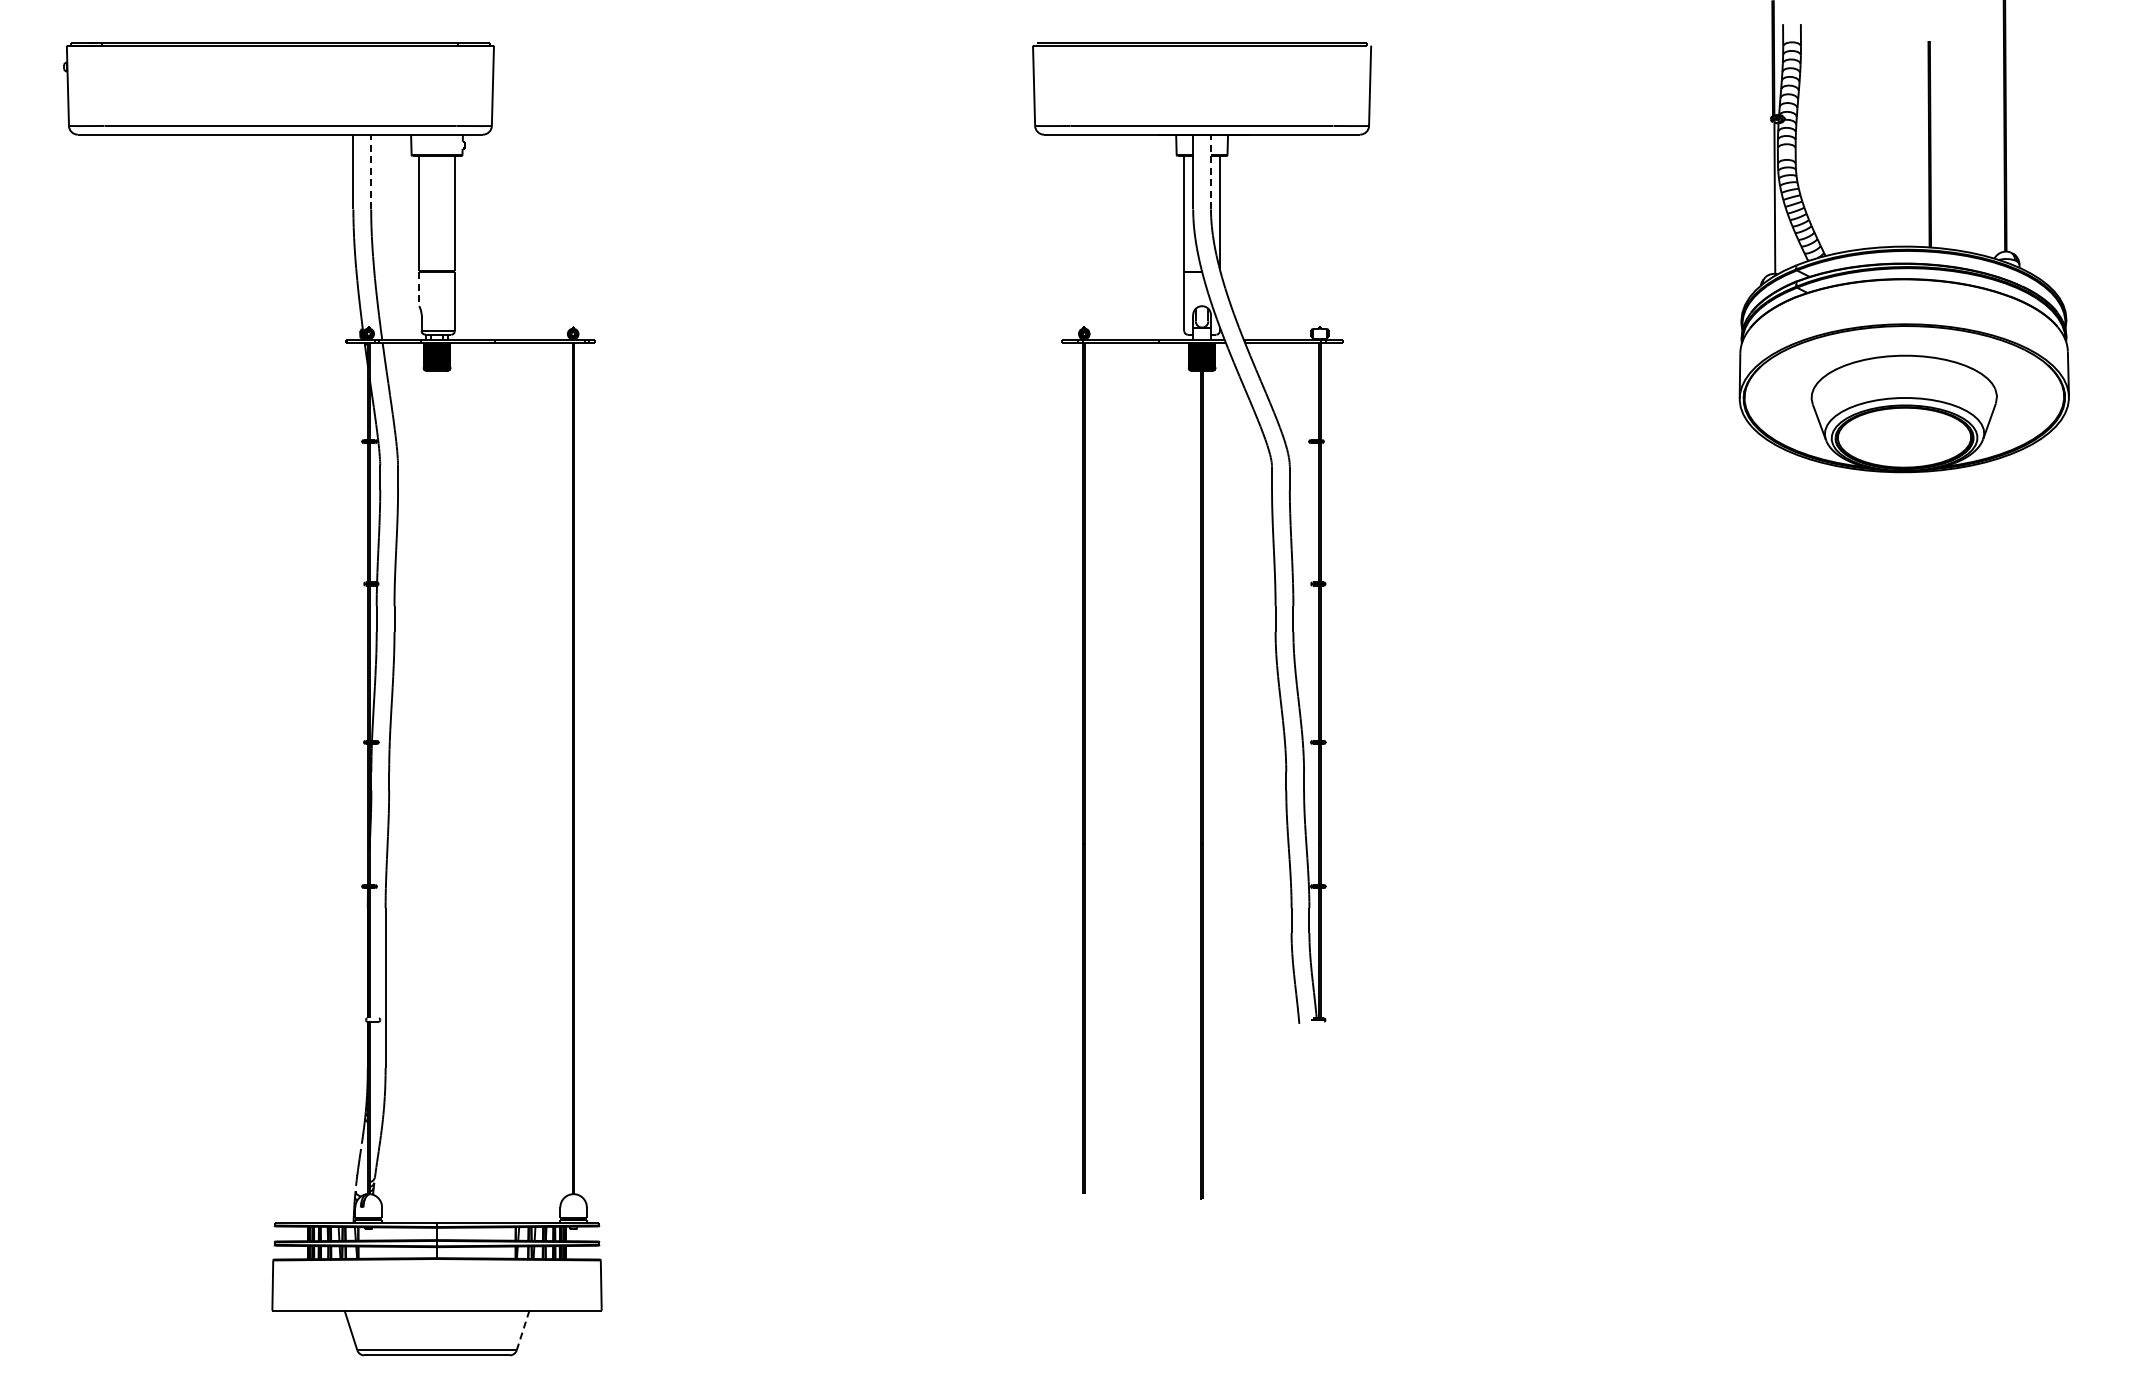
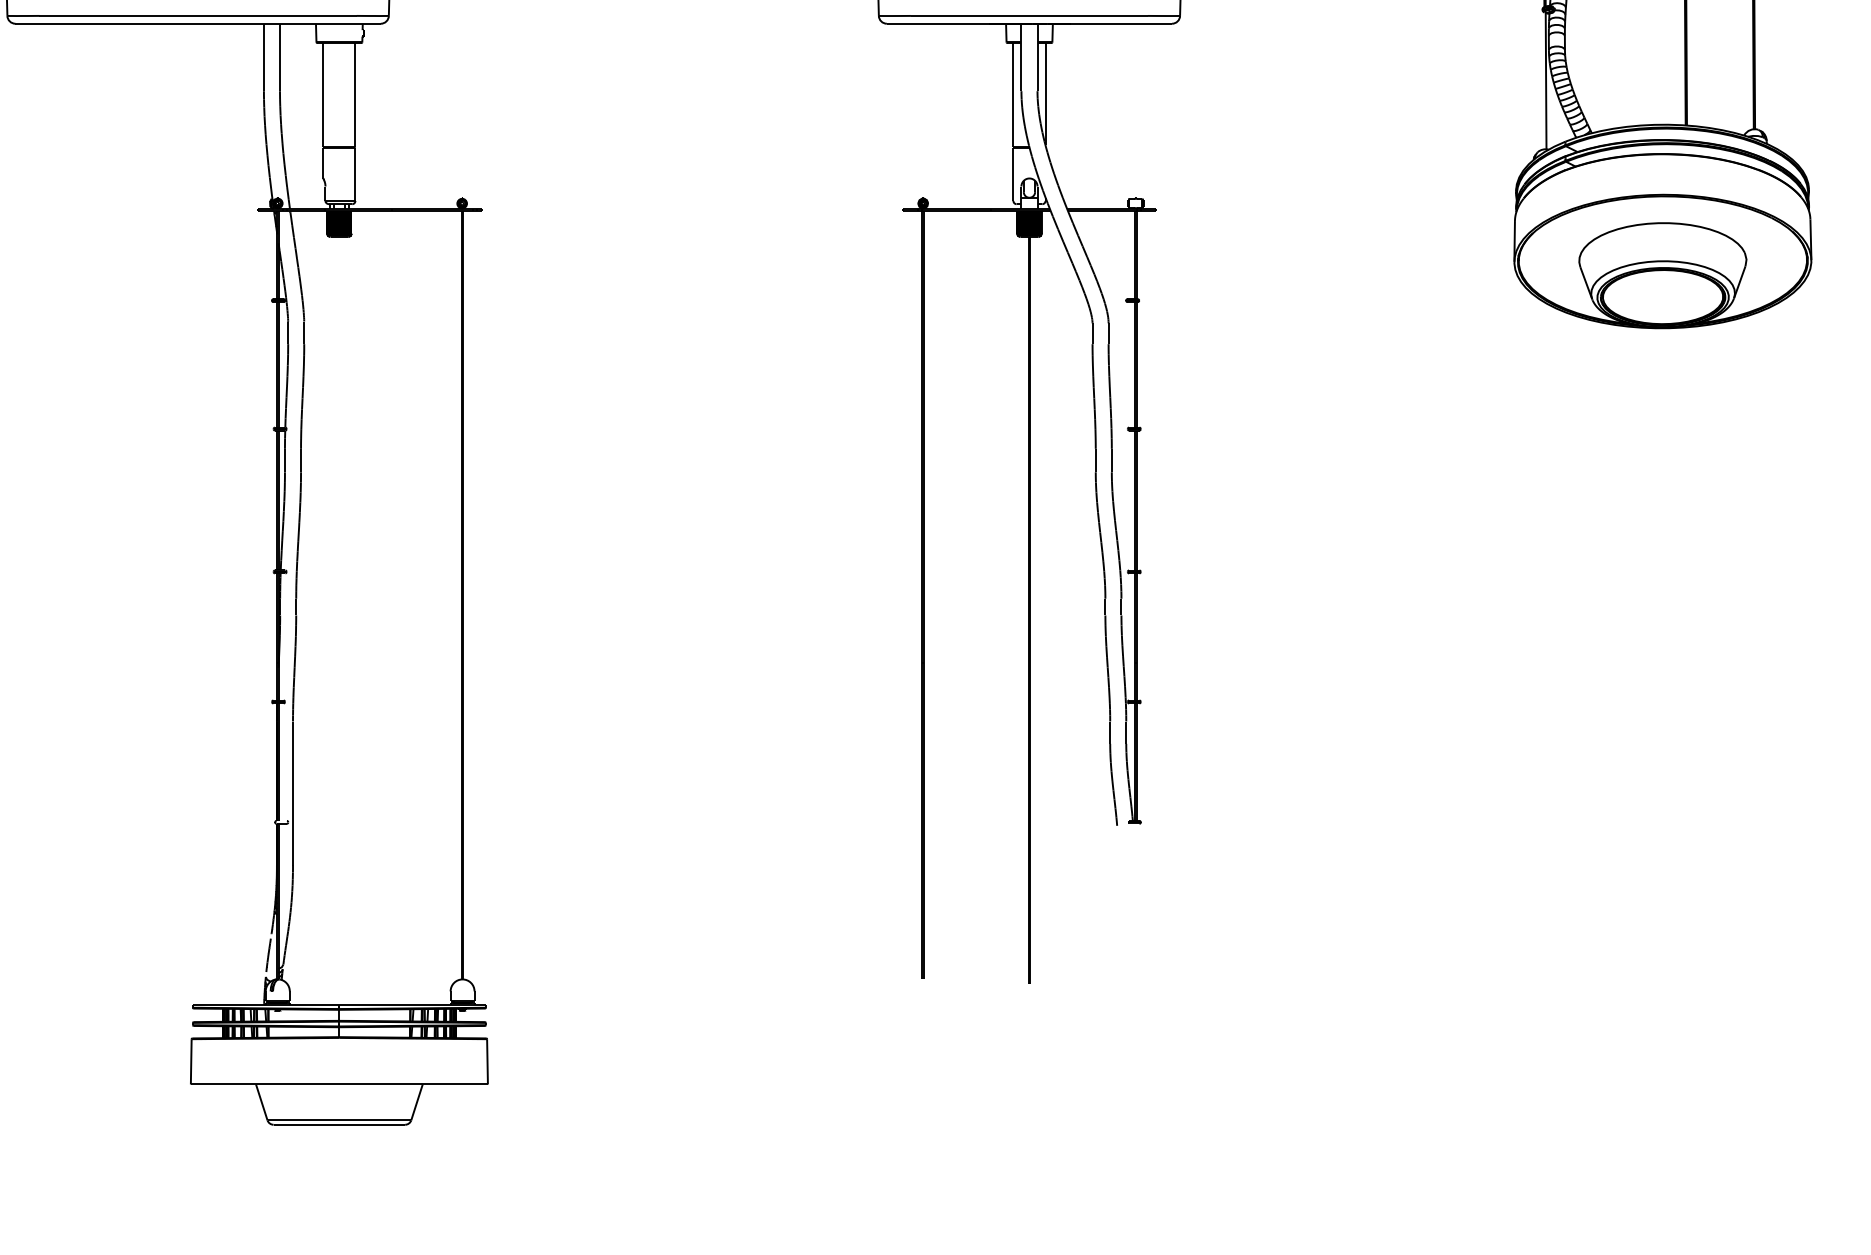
line: (371, 171) -> (280, 56), dashed -> solid
line: (1210, 171) -> (1037, 56), dashed -> solid
line: (419, 289) -> (323, 163), dashed -> solid
line: (523, 1330) -> (417, 1102), dashed -> solid

